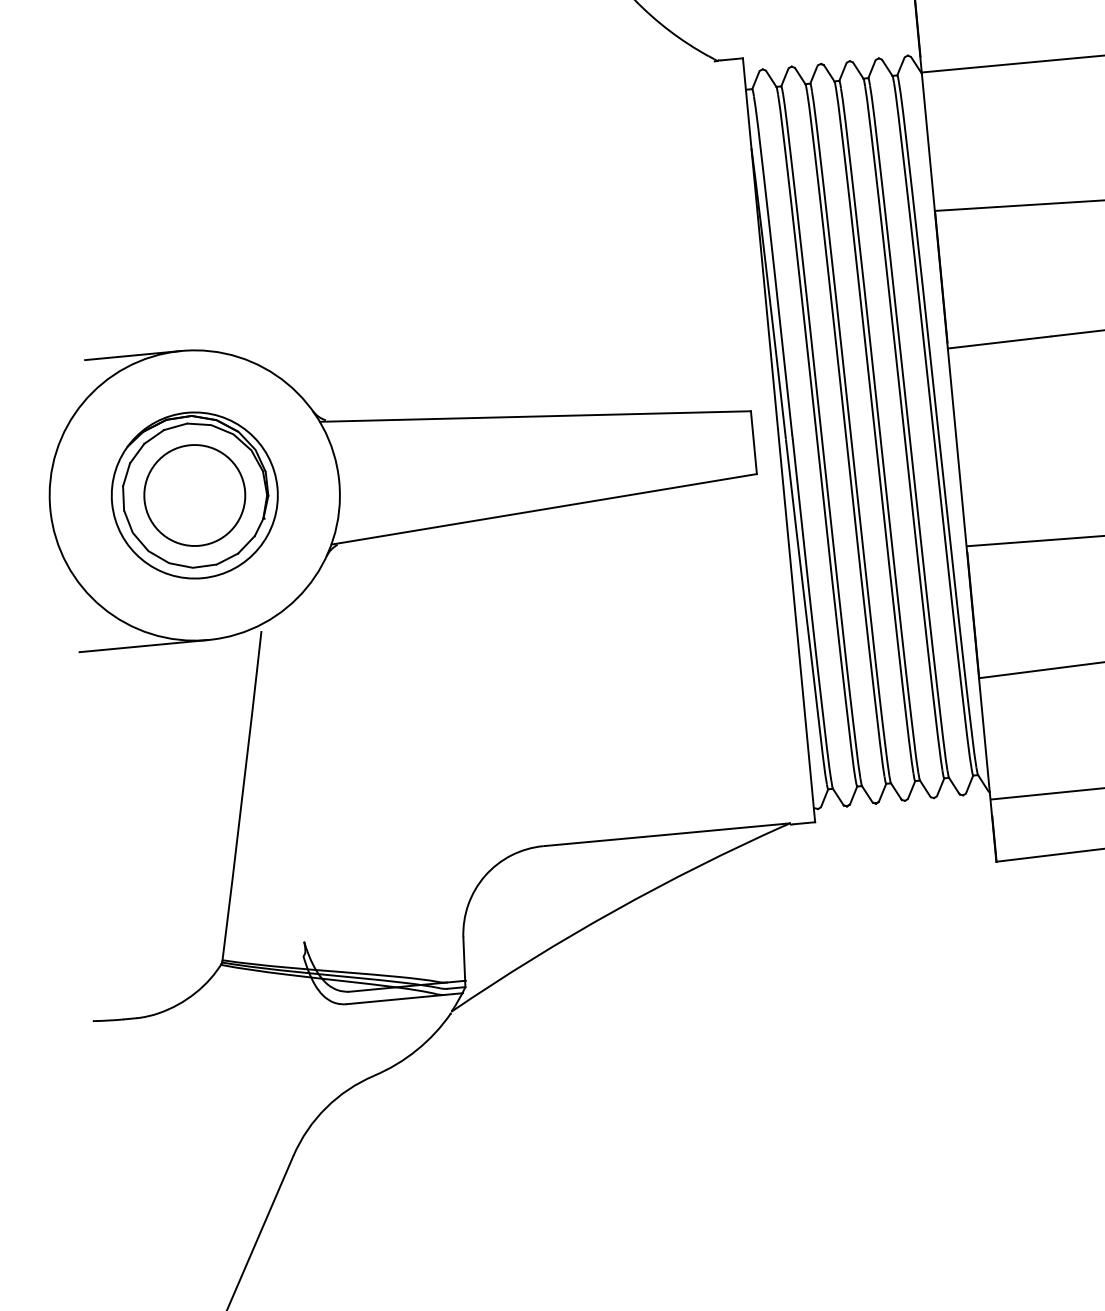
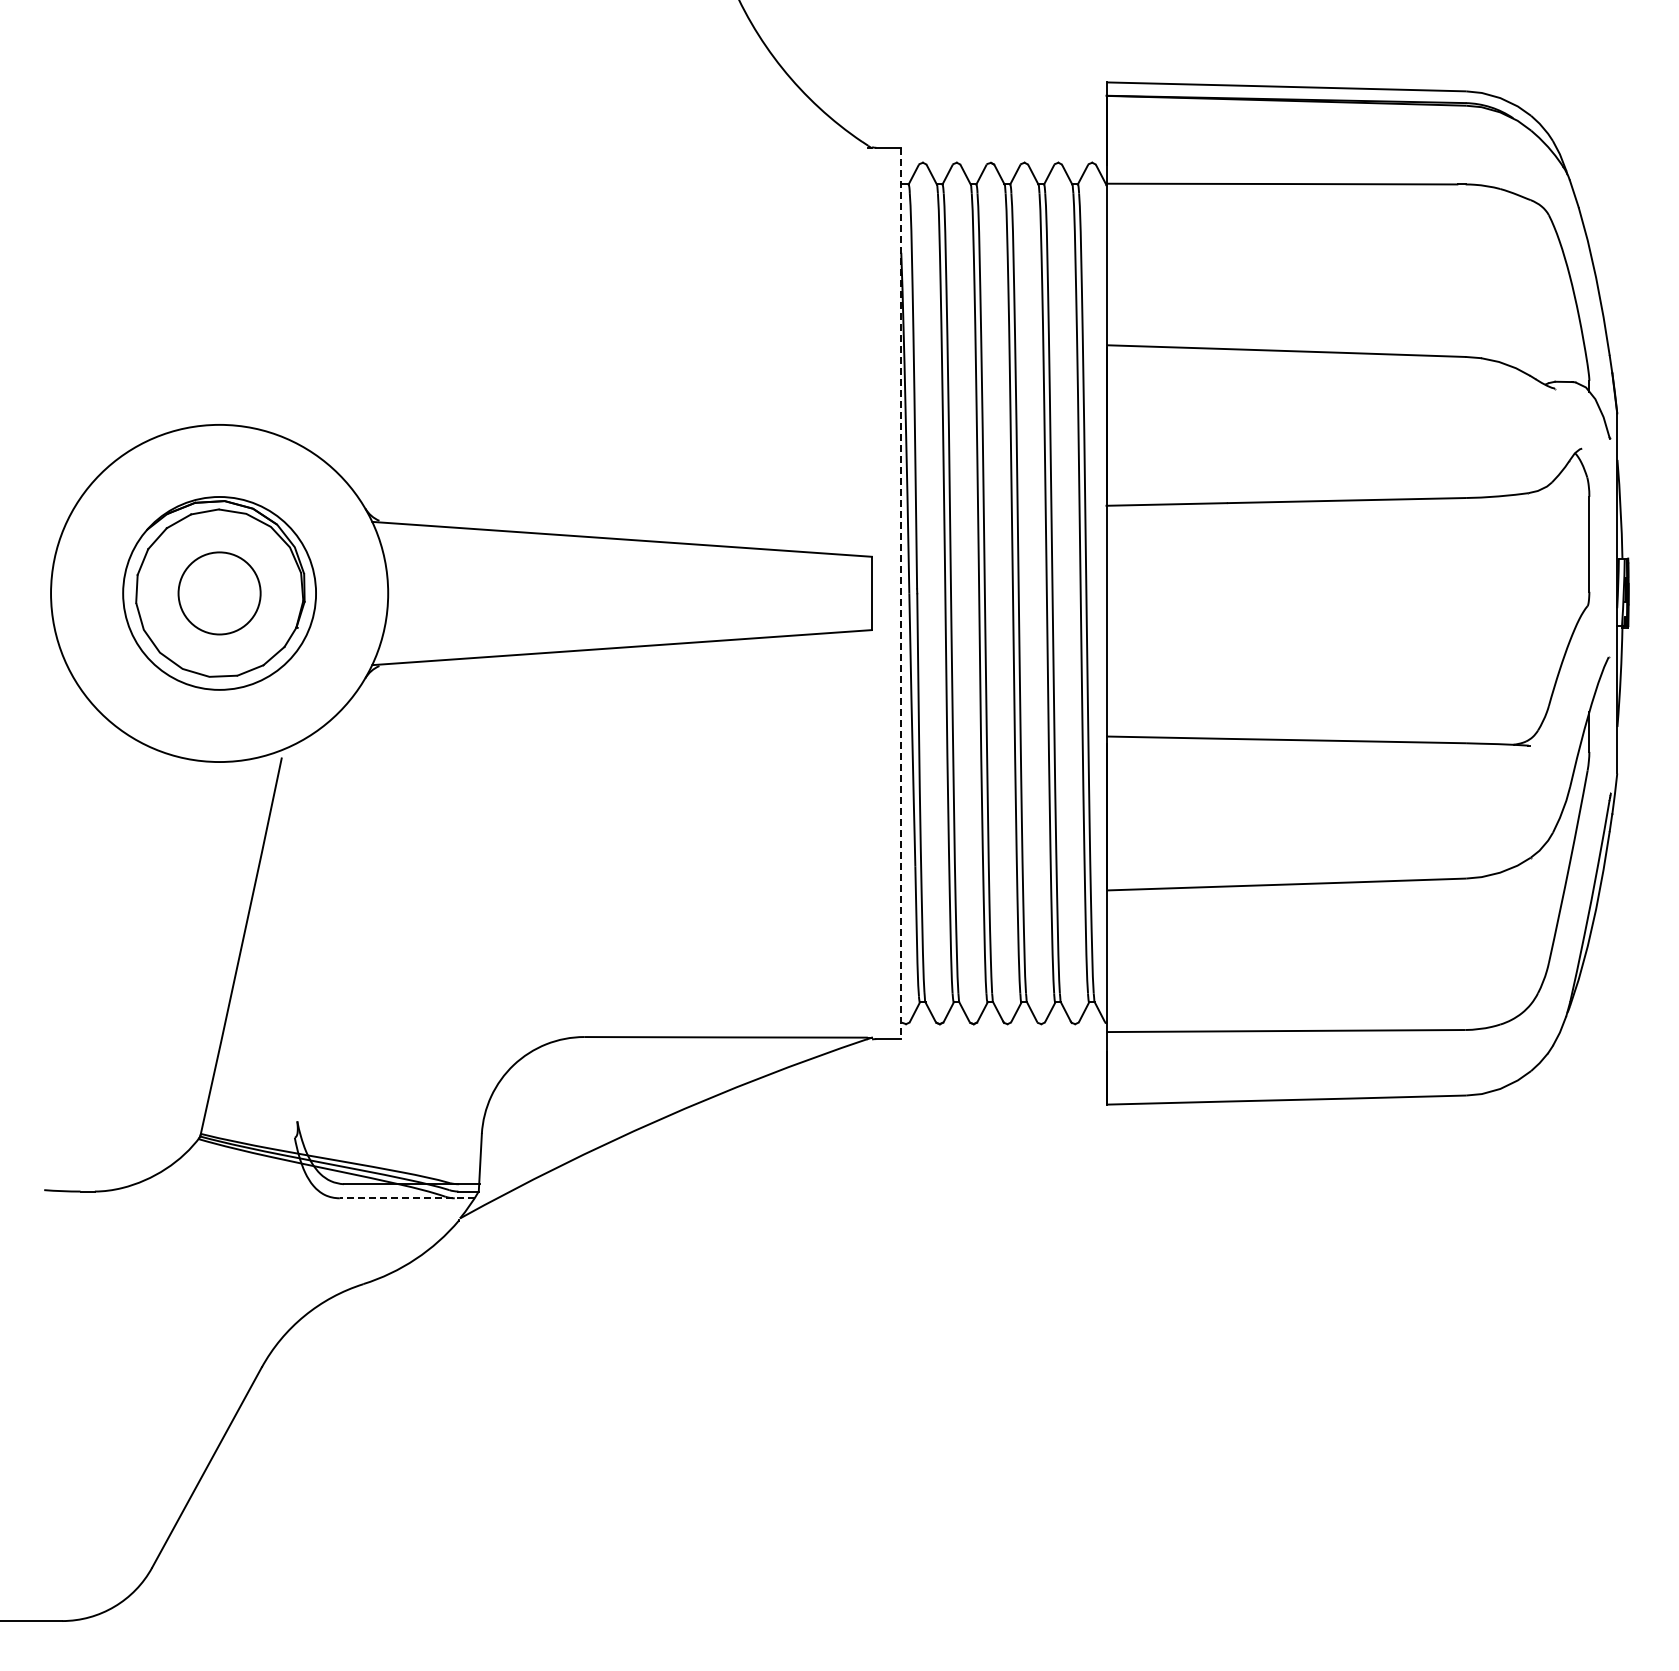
line: (133, 355) -> (163, 424), removed
line: (779, 440) -> (901, 593), solid -> dashed
circle: (194, 495) -> (219, 593), size x0.7
line: (144, 646) -> (144, 762), removed
line: (404, 998) -> (407, 1198), solid -> dashed

